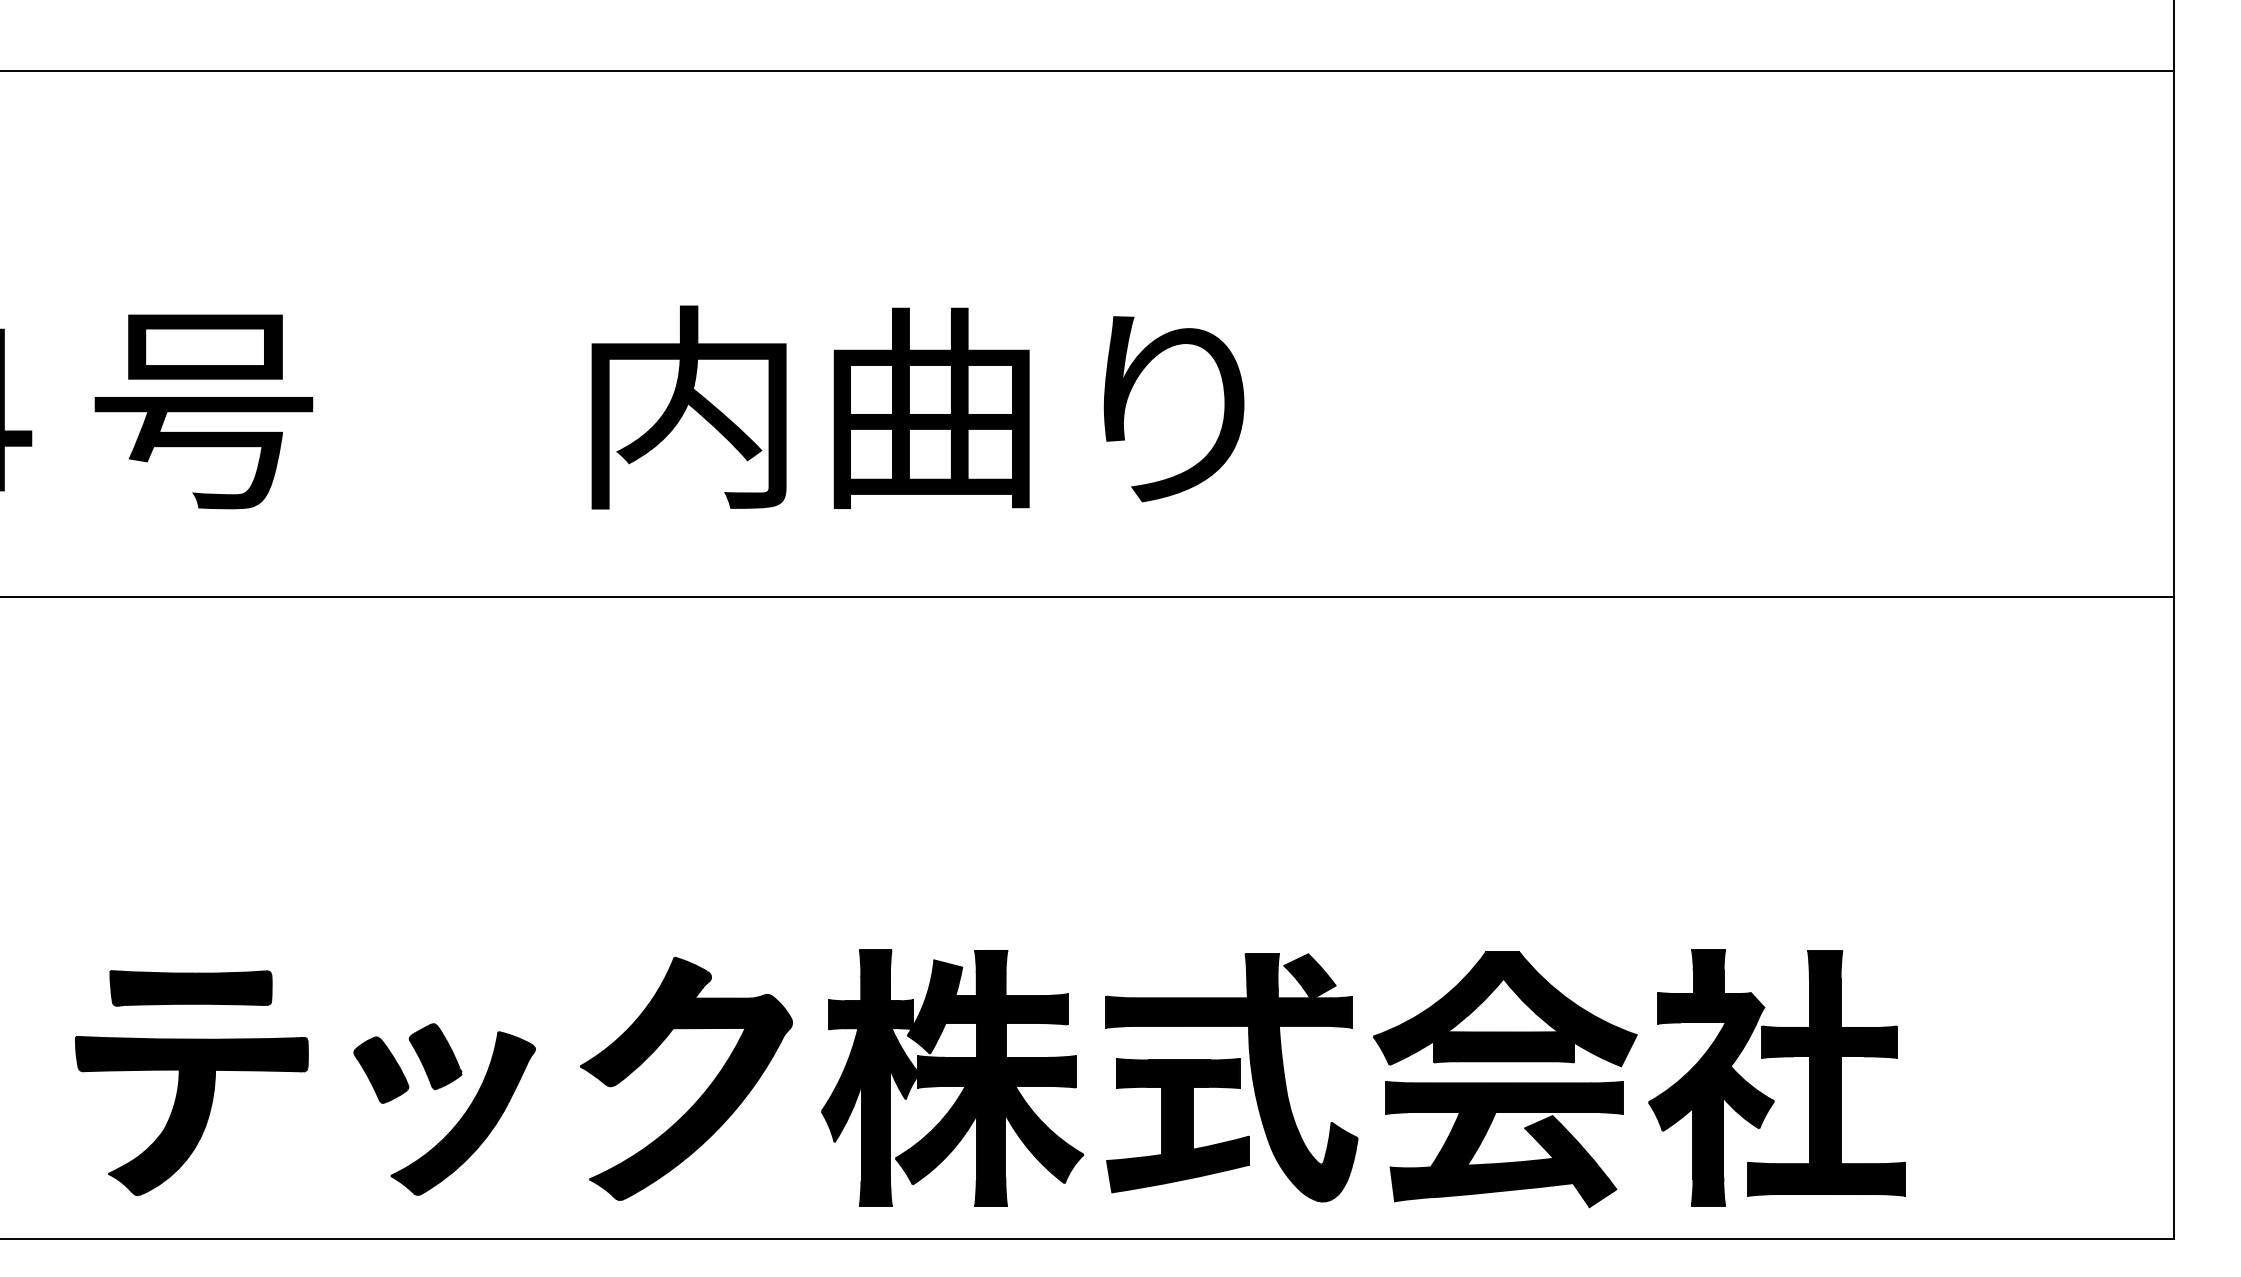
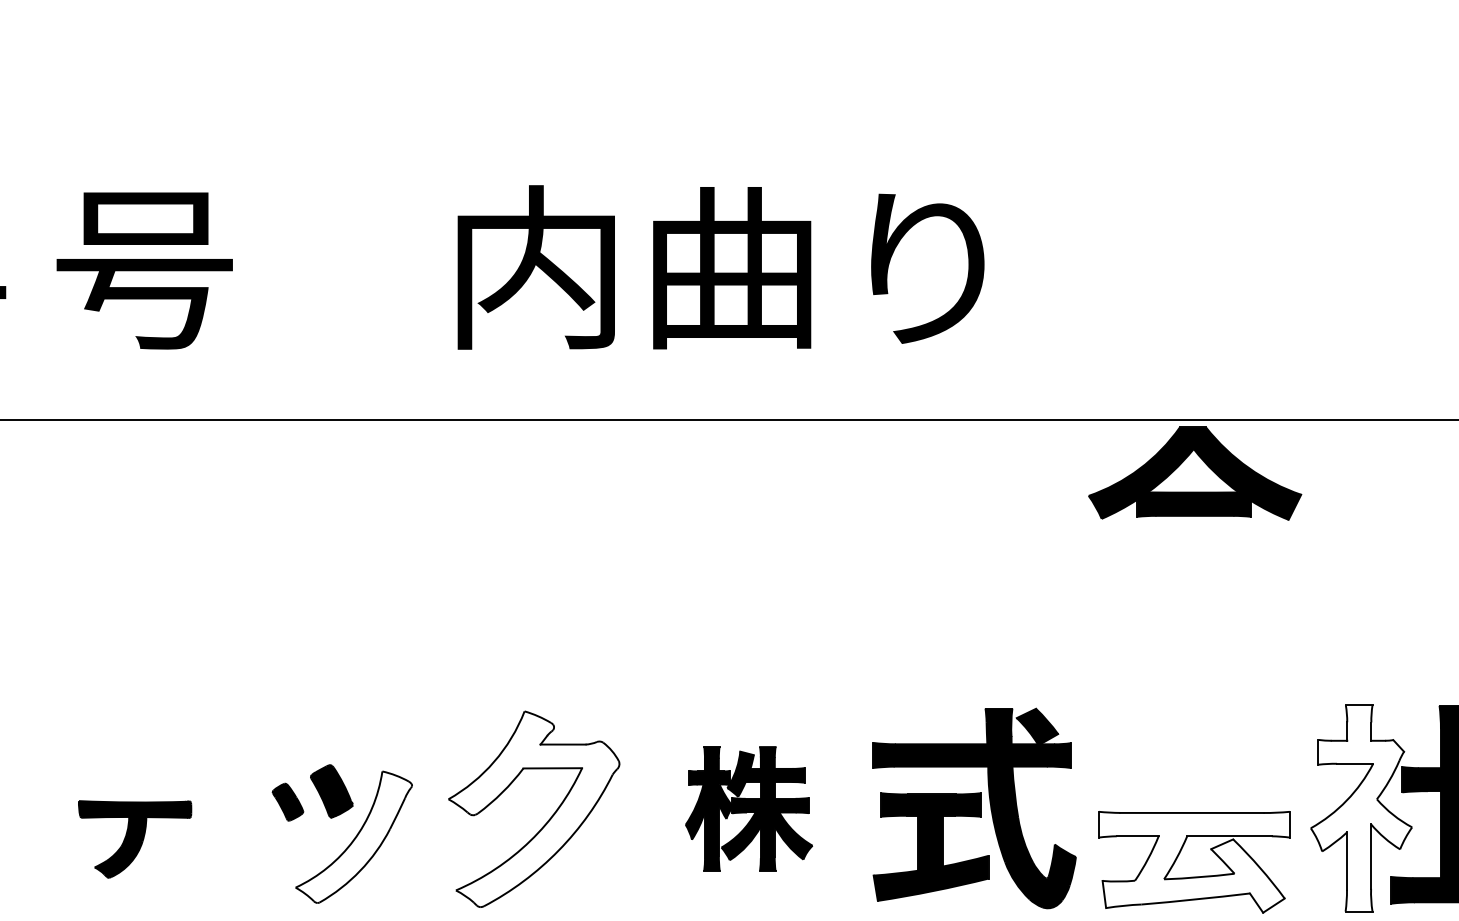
part: (190, 988) -> (133, 736), removed
part: (1505, 1009) -> (1195, 474), moved
part: (381, 1069) -> (288, 801), size x0.7
part: (952, 1077) -> (748, 808), size x0.6
fill: (1711, 1077) -> (1361, 808), removed
fill: (686, 1078) -> (534, 809), removed
fill: (462, 1112) -> (353, 836), removed
part: (191, 1116) -> (134, 839), size x0.6
fill: (1504, 1143) -> (1194, 861), removed

